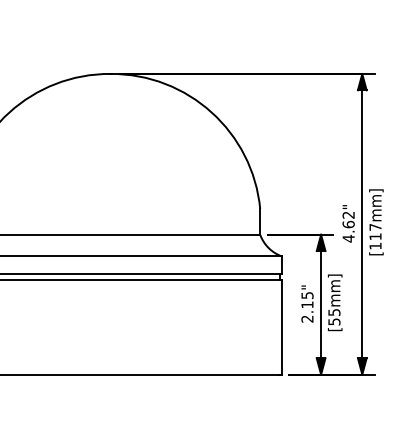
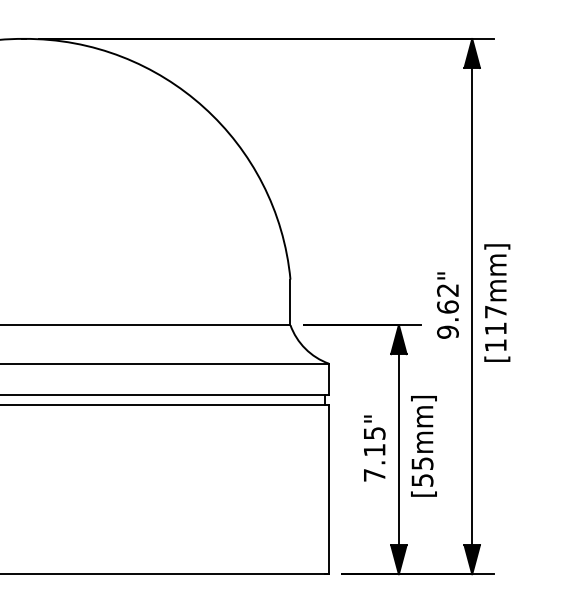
text: (348, 238) -> (447, 331), 4.62" -> 9.62"
text: (307, 318) -> (374, 474), 2.15" -> 7.15"

